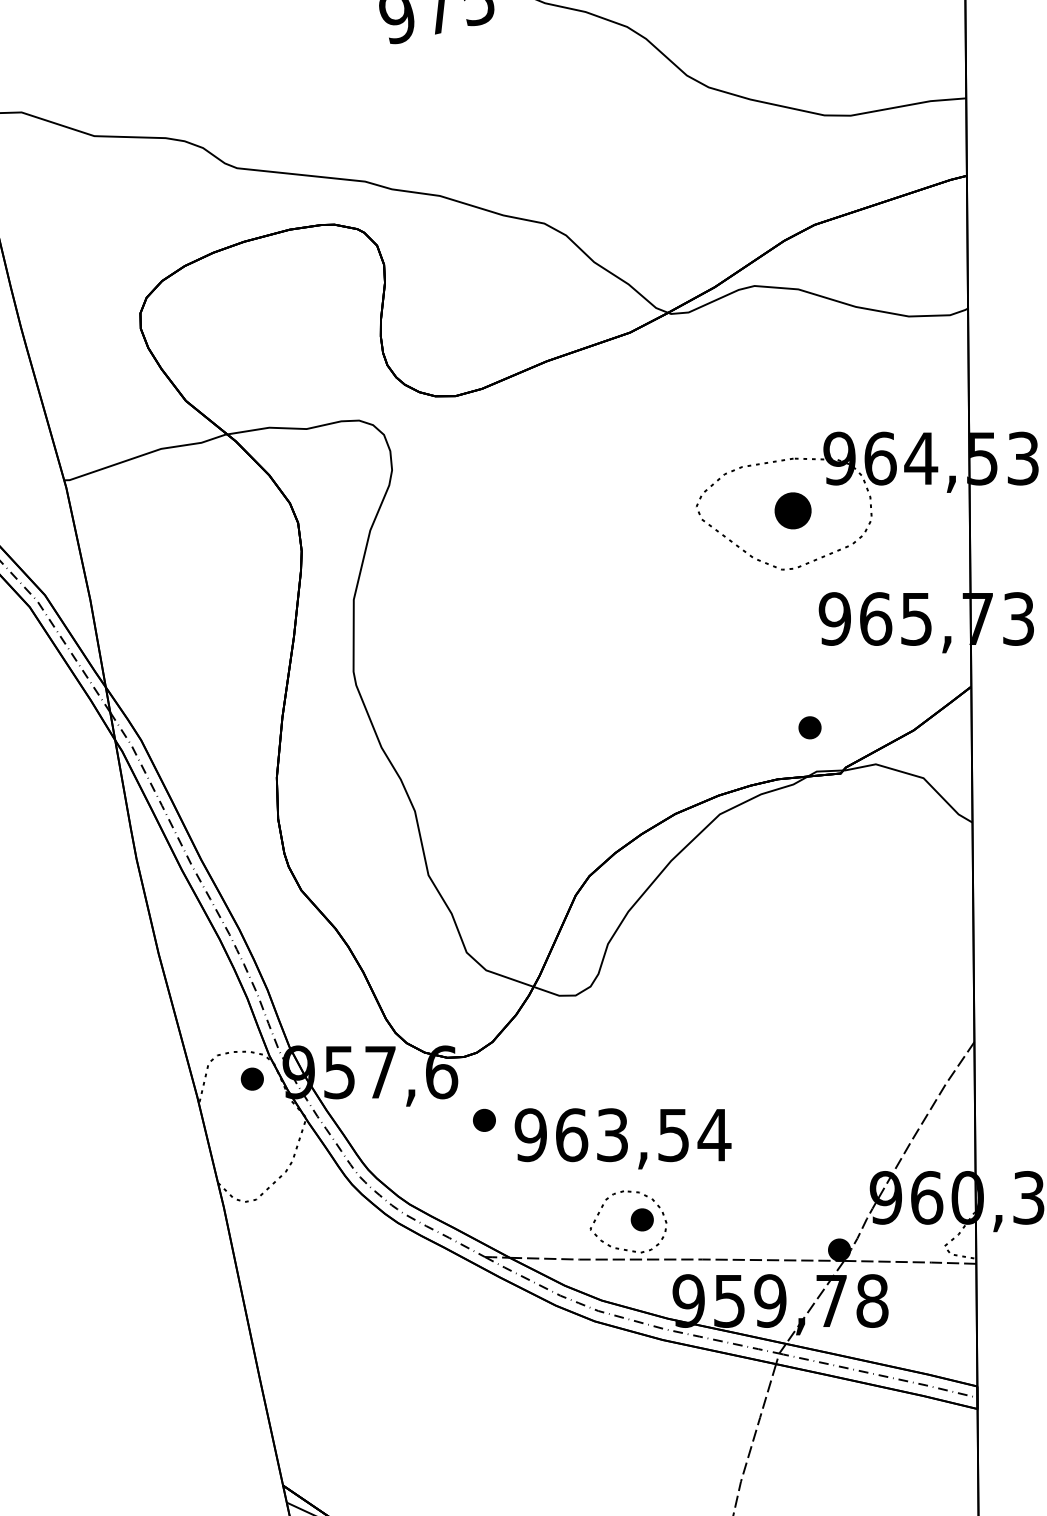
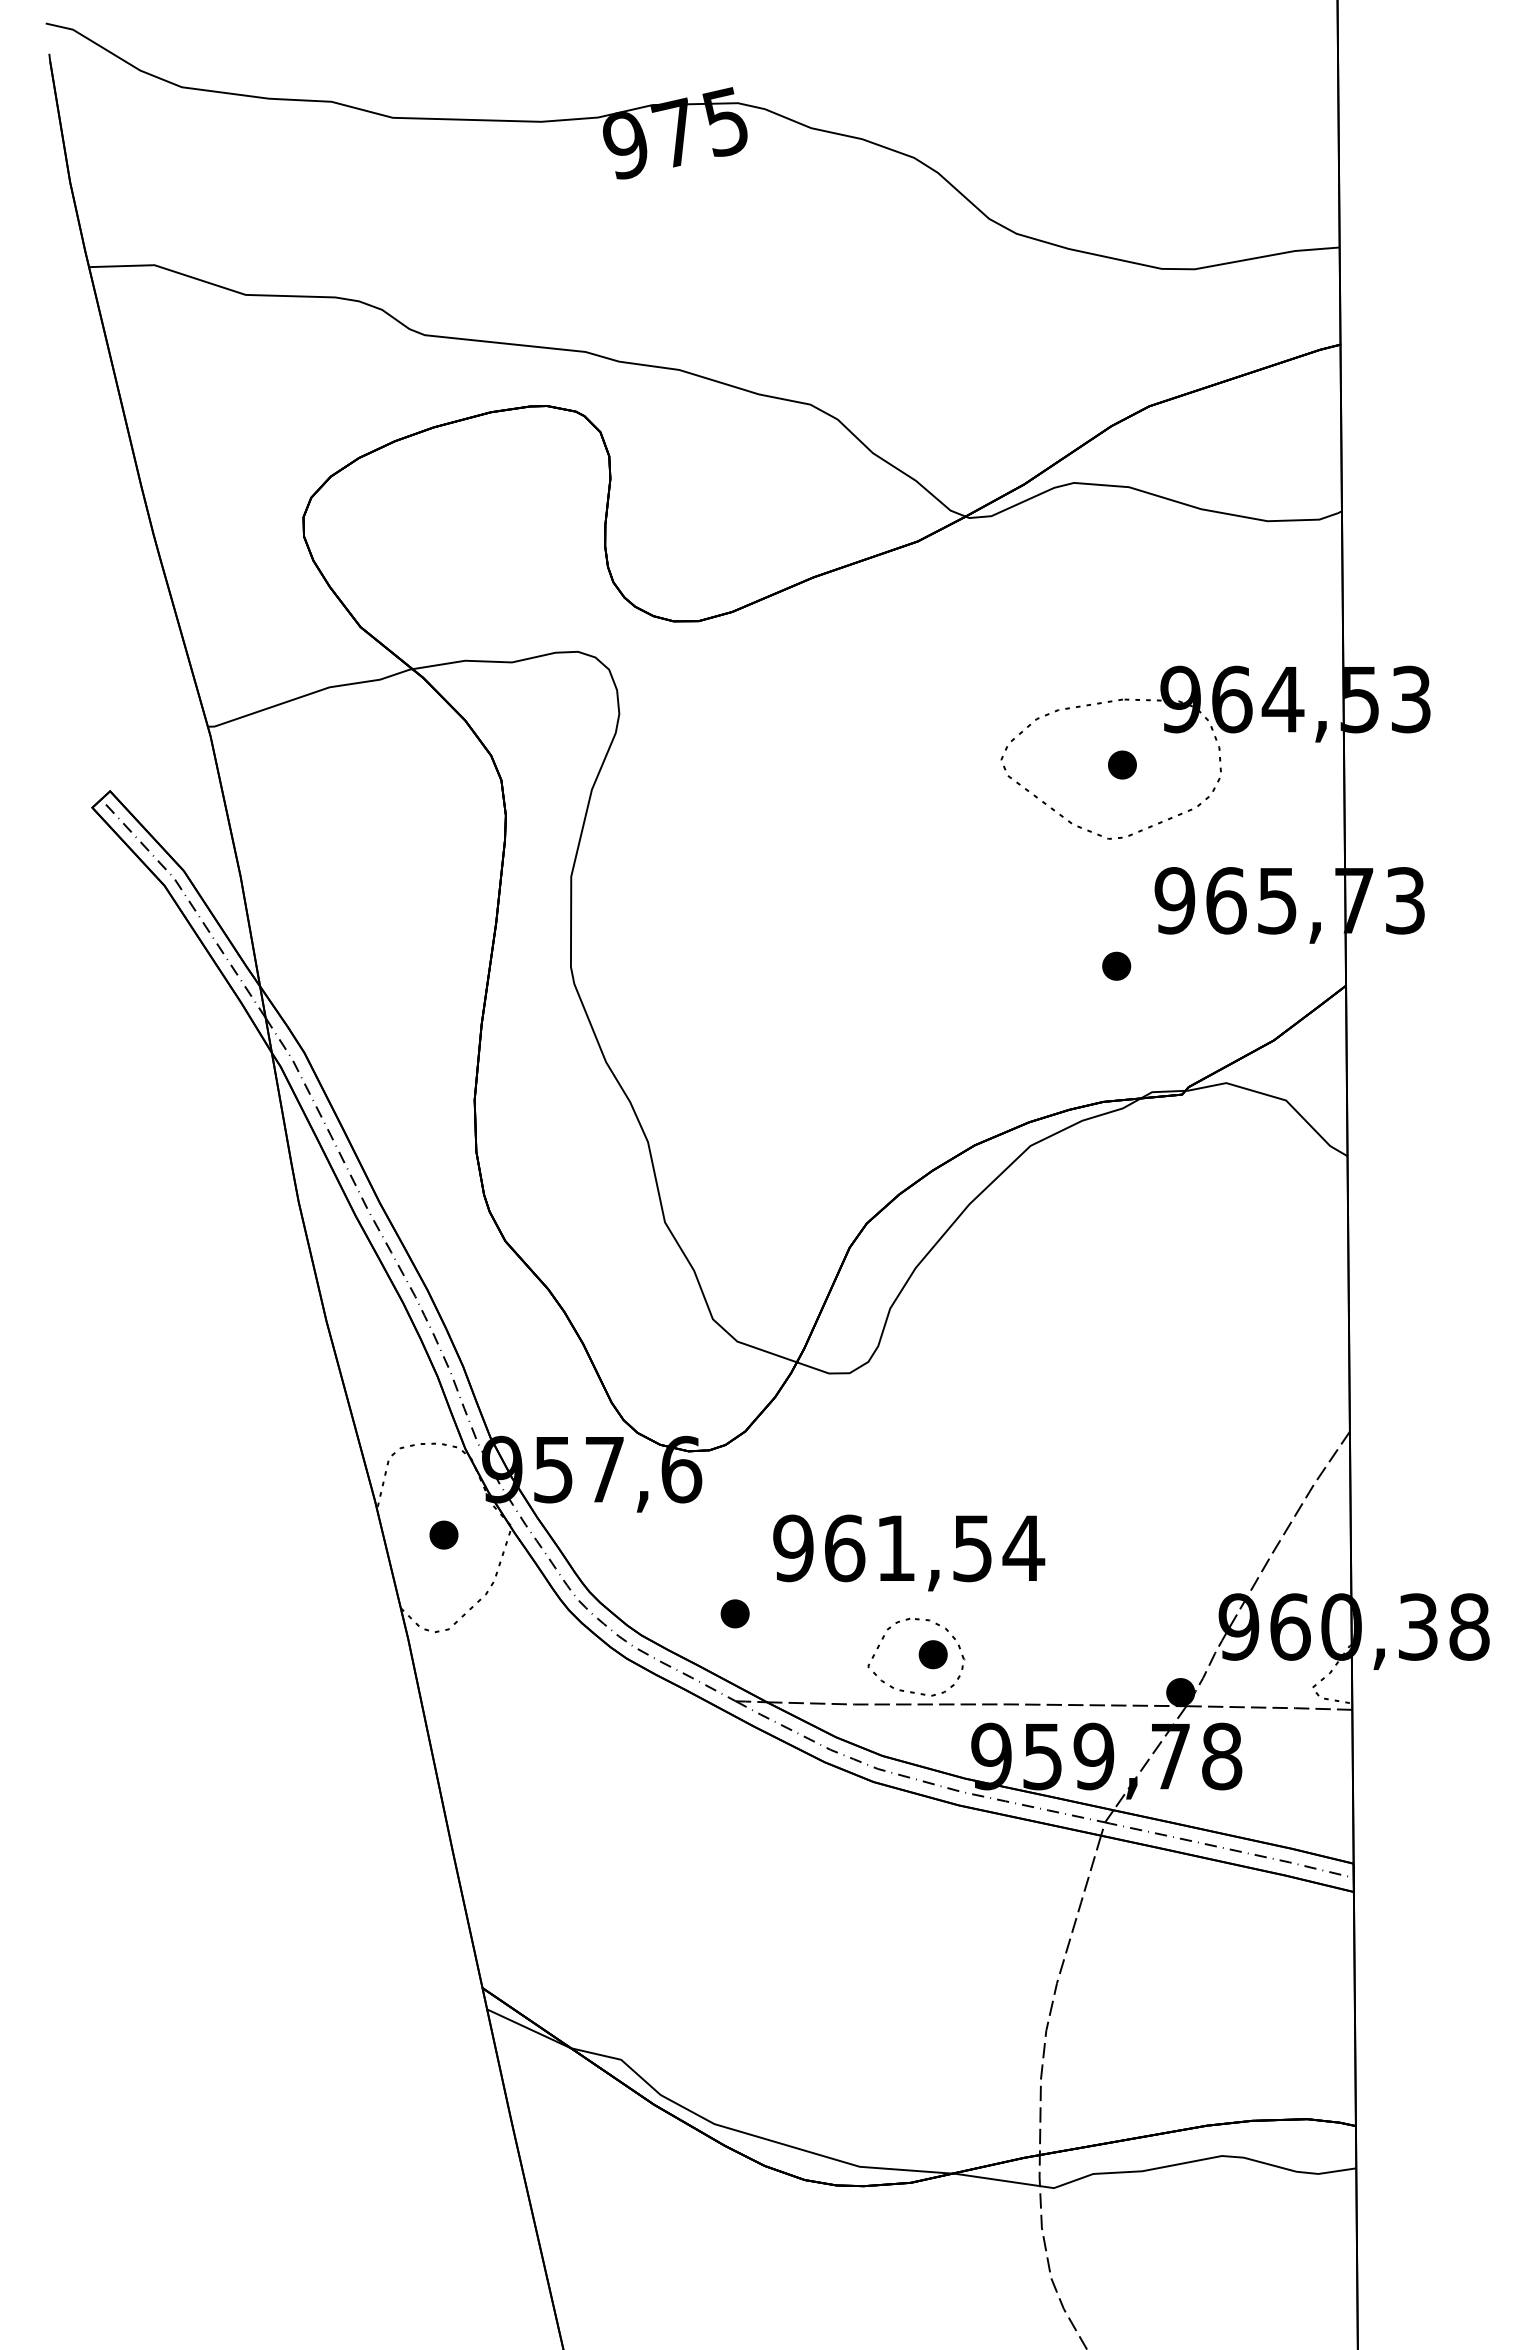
part: (793, 510) -> (1122, 764), size x0.62
part: (809, 727) -> (1116, 965), moved
part: (251, 1078) -> (443, 1534), moved
part: (483, 1120) -> (734, 1613), moved
text: (612, 1135) -> (895, 1548), 963,54 -> 961,54

